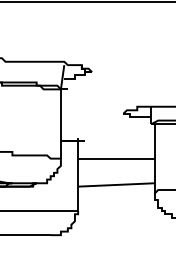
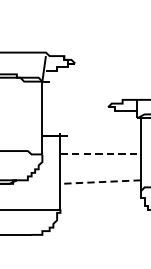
line: (116, 158) -> (100, 154), solid -> dashed
line: (115, 184) -> (99, 181), solid -> dashed

